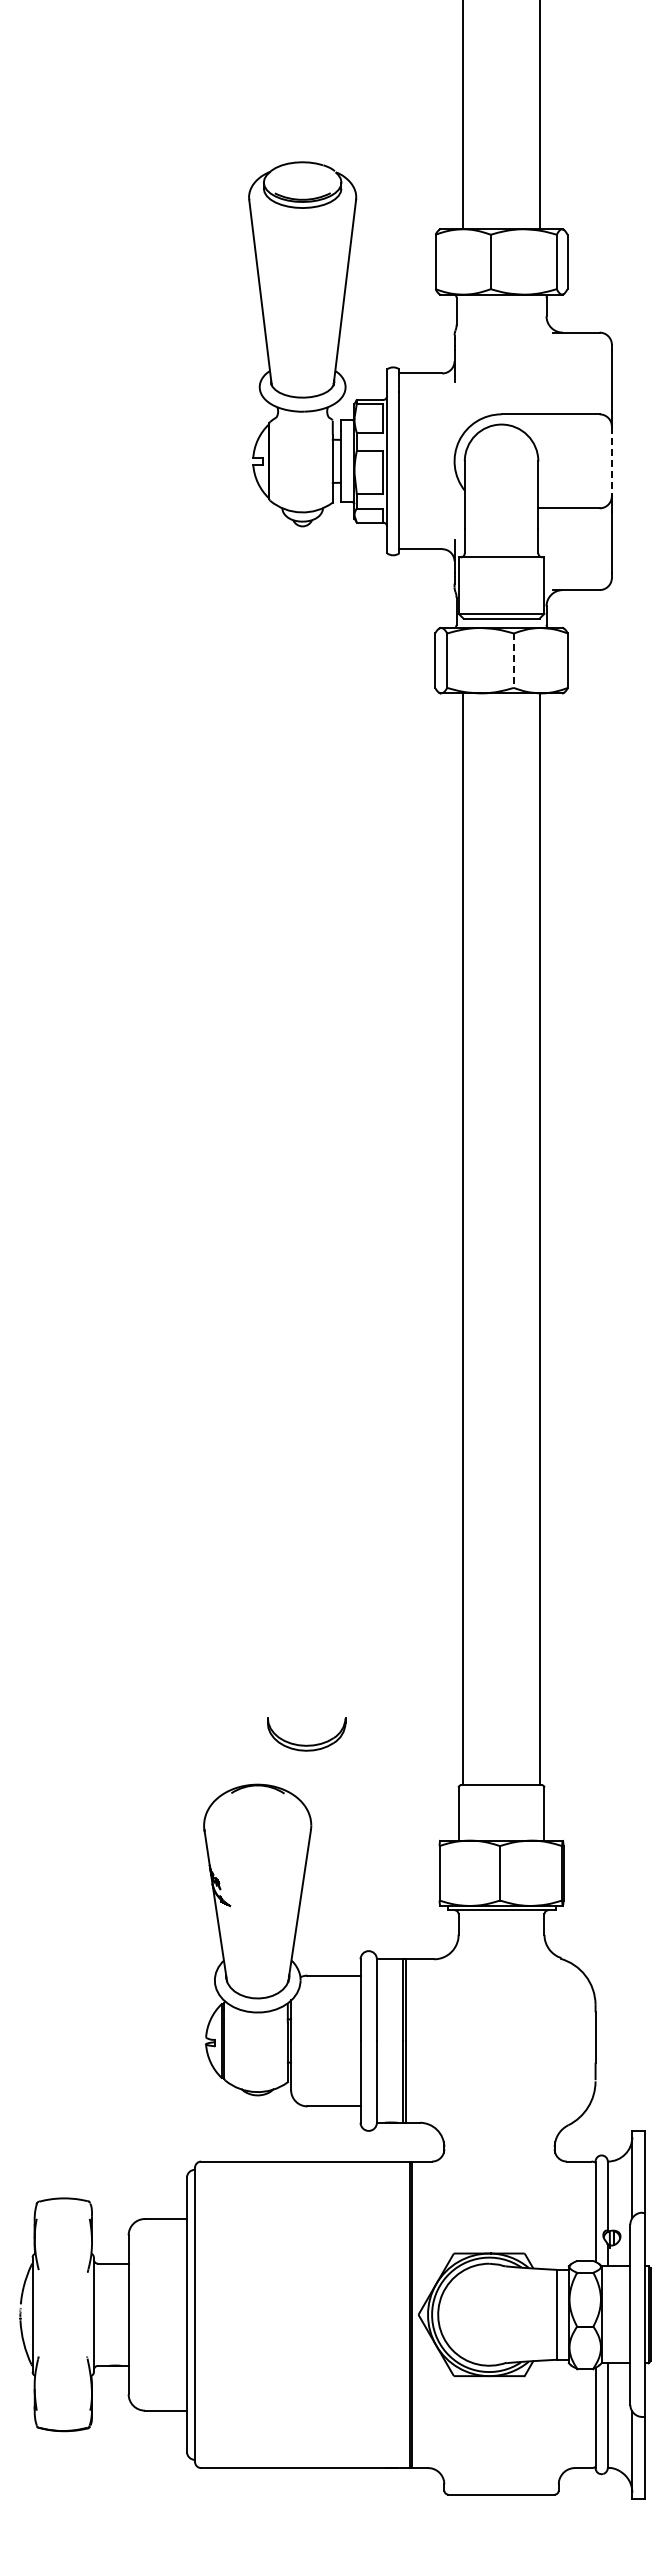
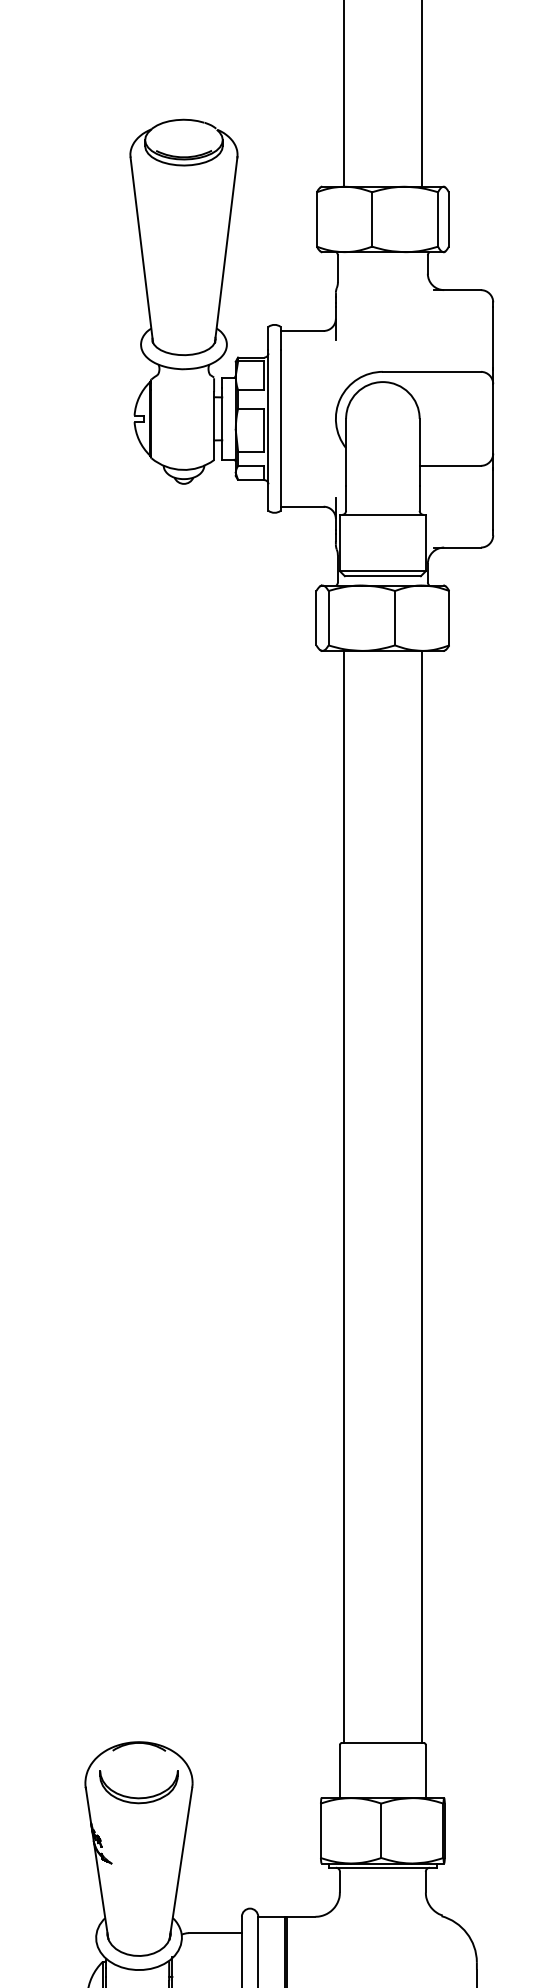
line: (611, 461) -> (492, 419), dashed -> solid
line: (513, 661) -> (394, 619), dashed -> solid
part: (306, 1744) -> (138, 1797), moved

